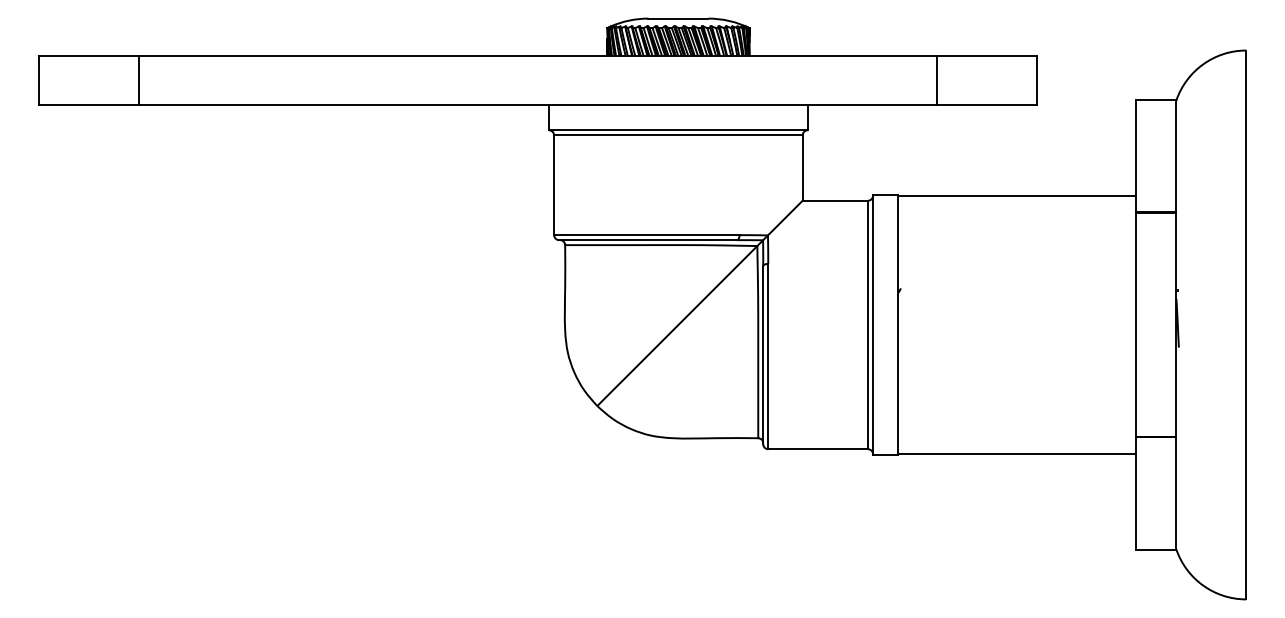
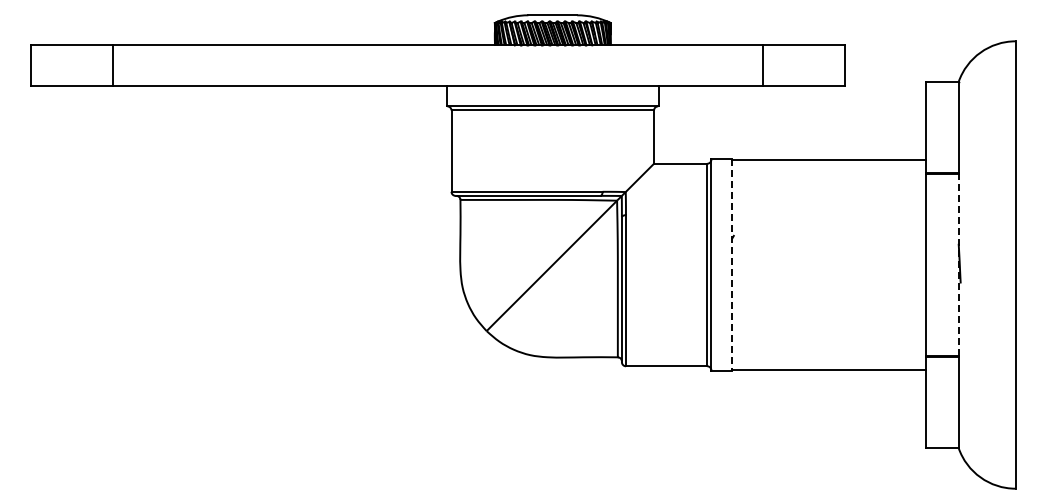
line: (1176, 324) -> (958, 264), solid -> dashed
line: (897, 325) -> (731, 265), solid -> dashed

